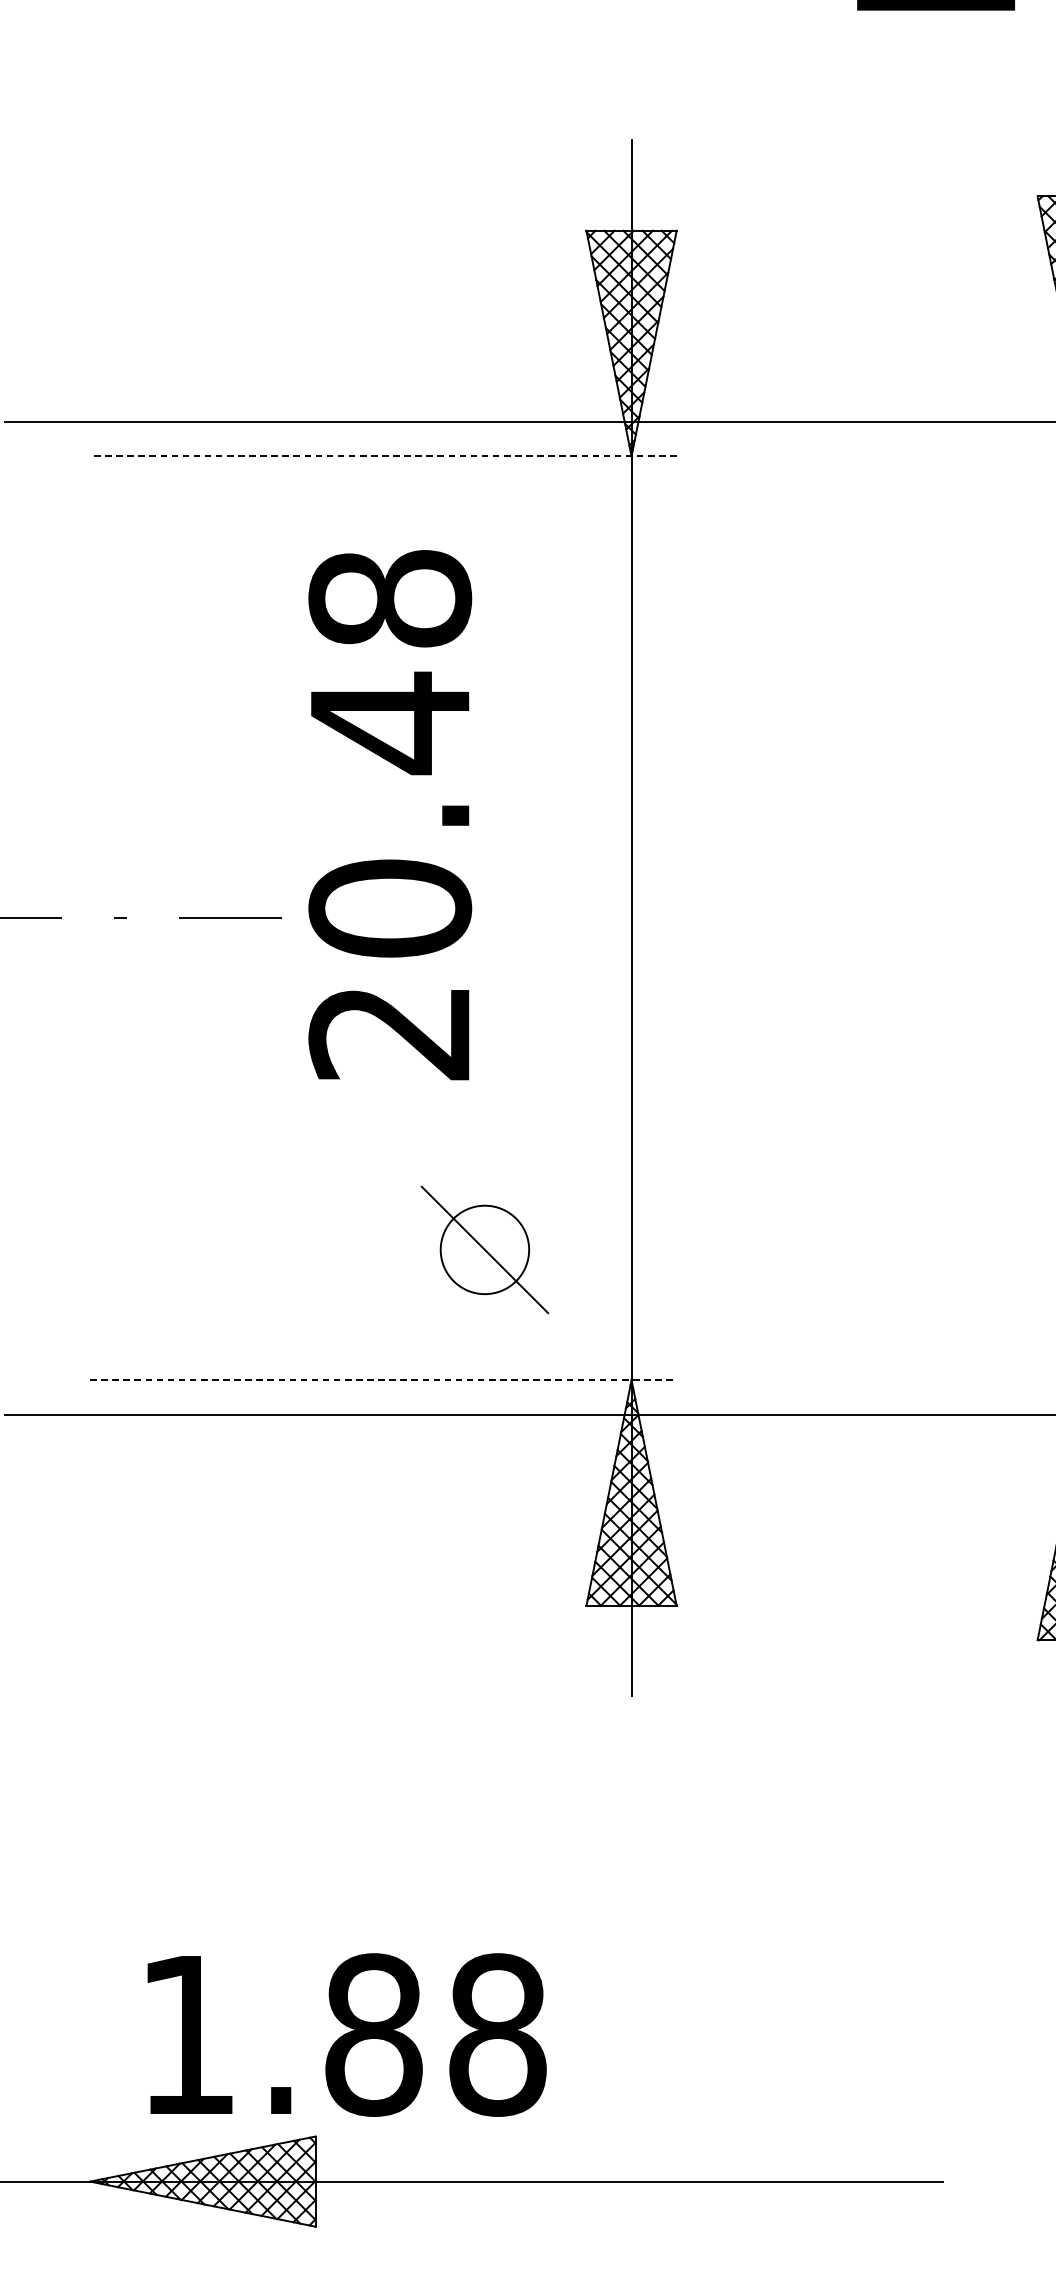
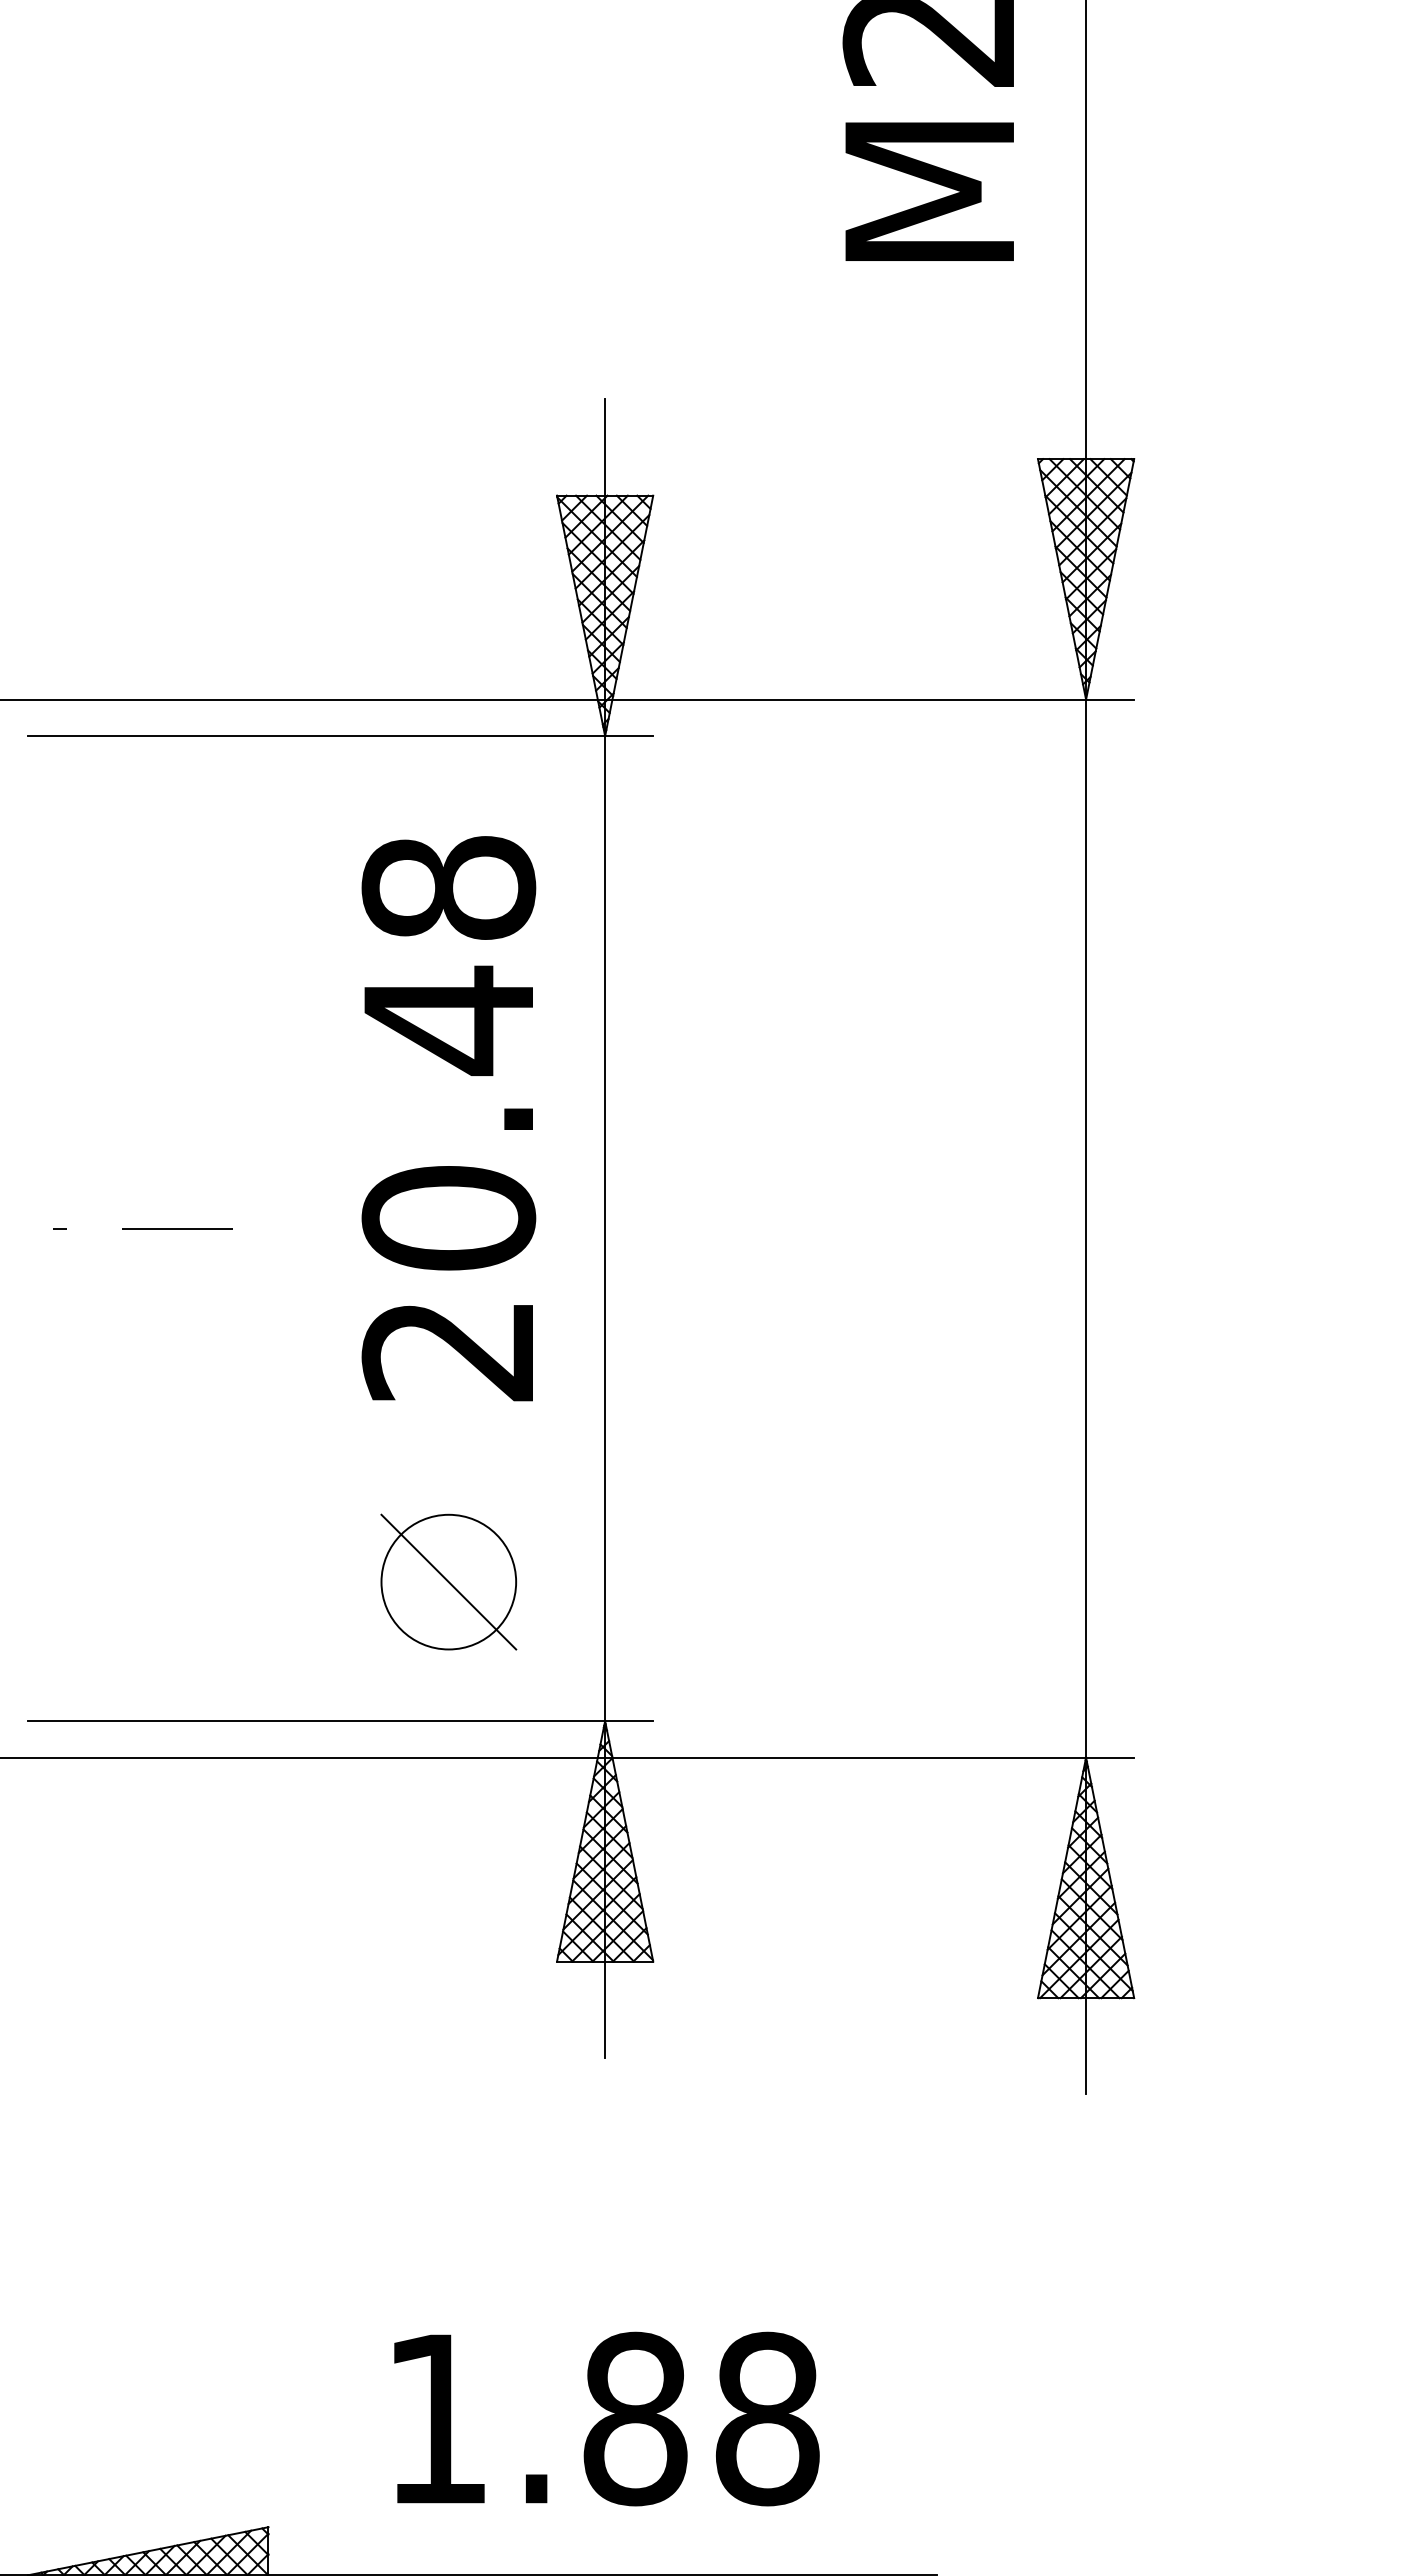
line: (383, 456) -> (340, 736), dashed -> solid
text: (389, 814) -> (448, 1118), moved
circle: (484, 1249) -> (448, 1581), size x1.43
line: (383, 1380) -> (340, 1721), dashed -> solid
text: (346, 2034) -> (606, 2418), moved

